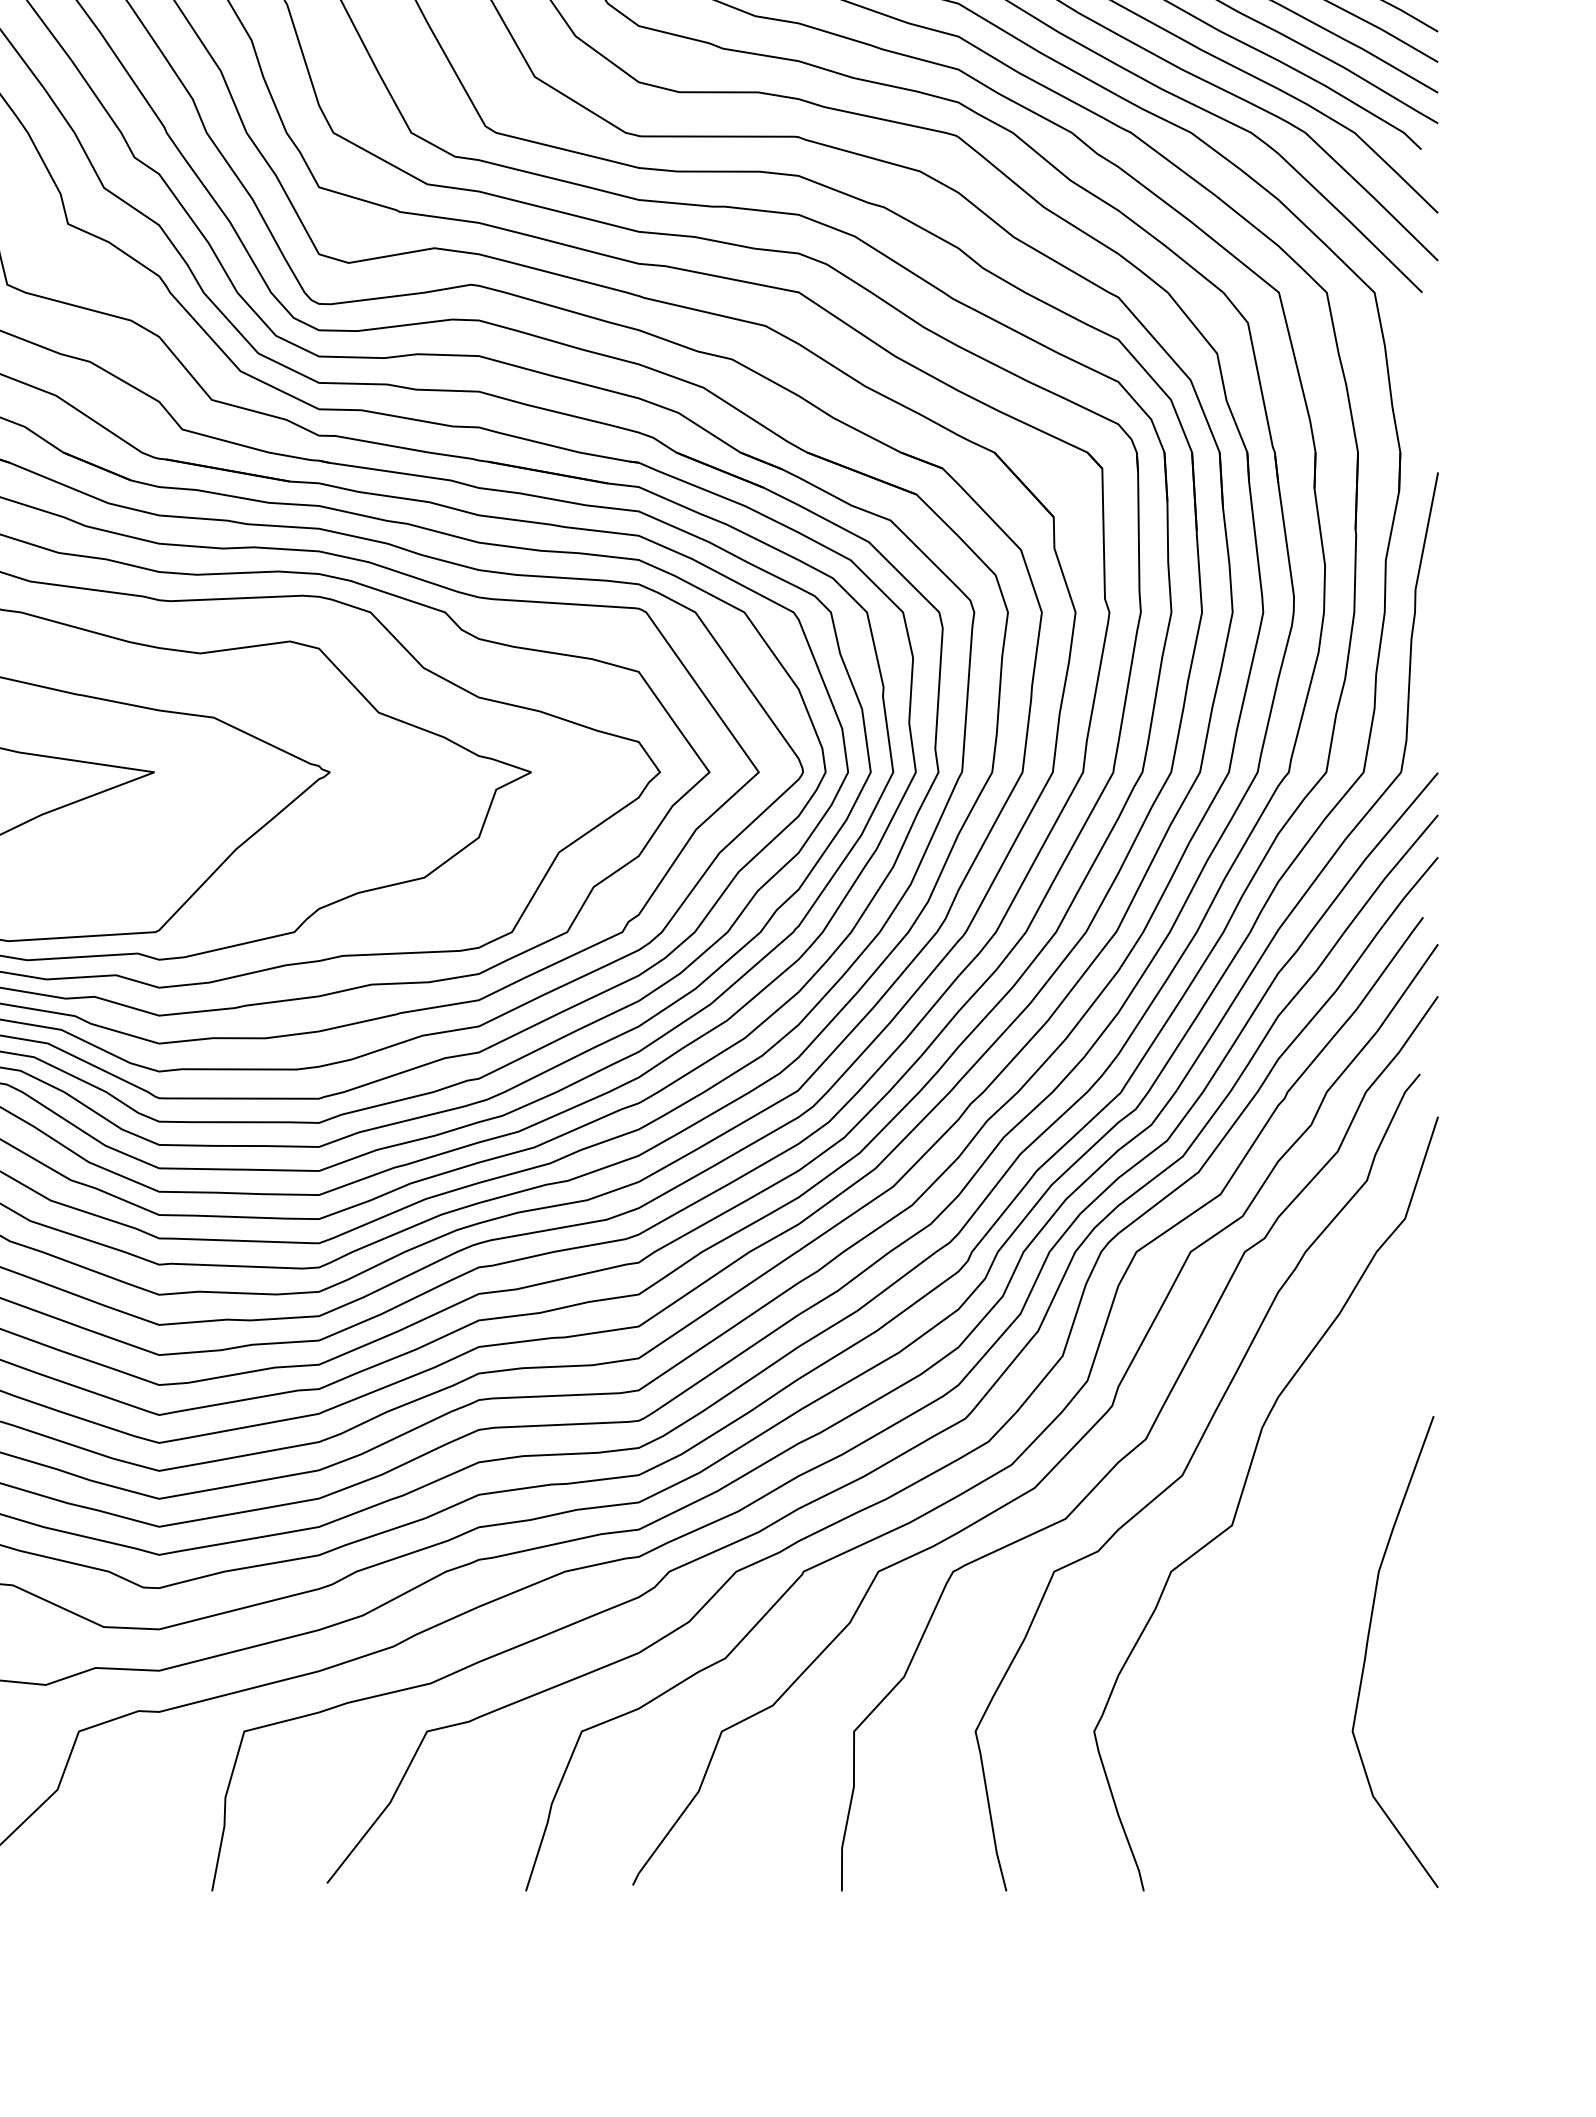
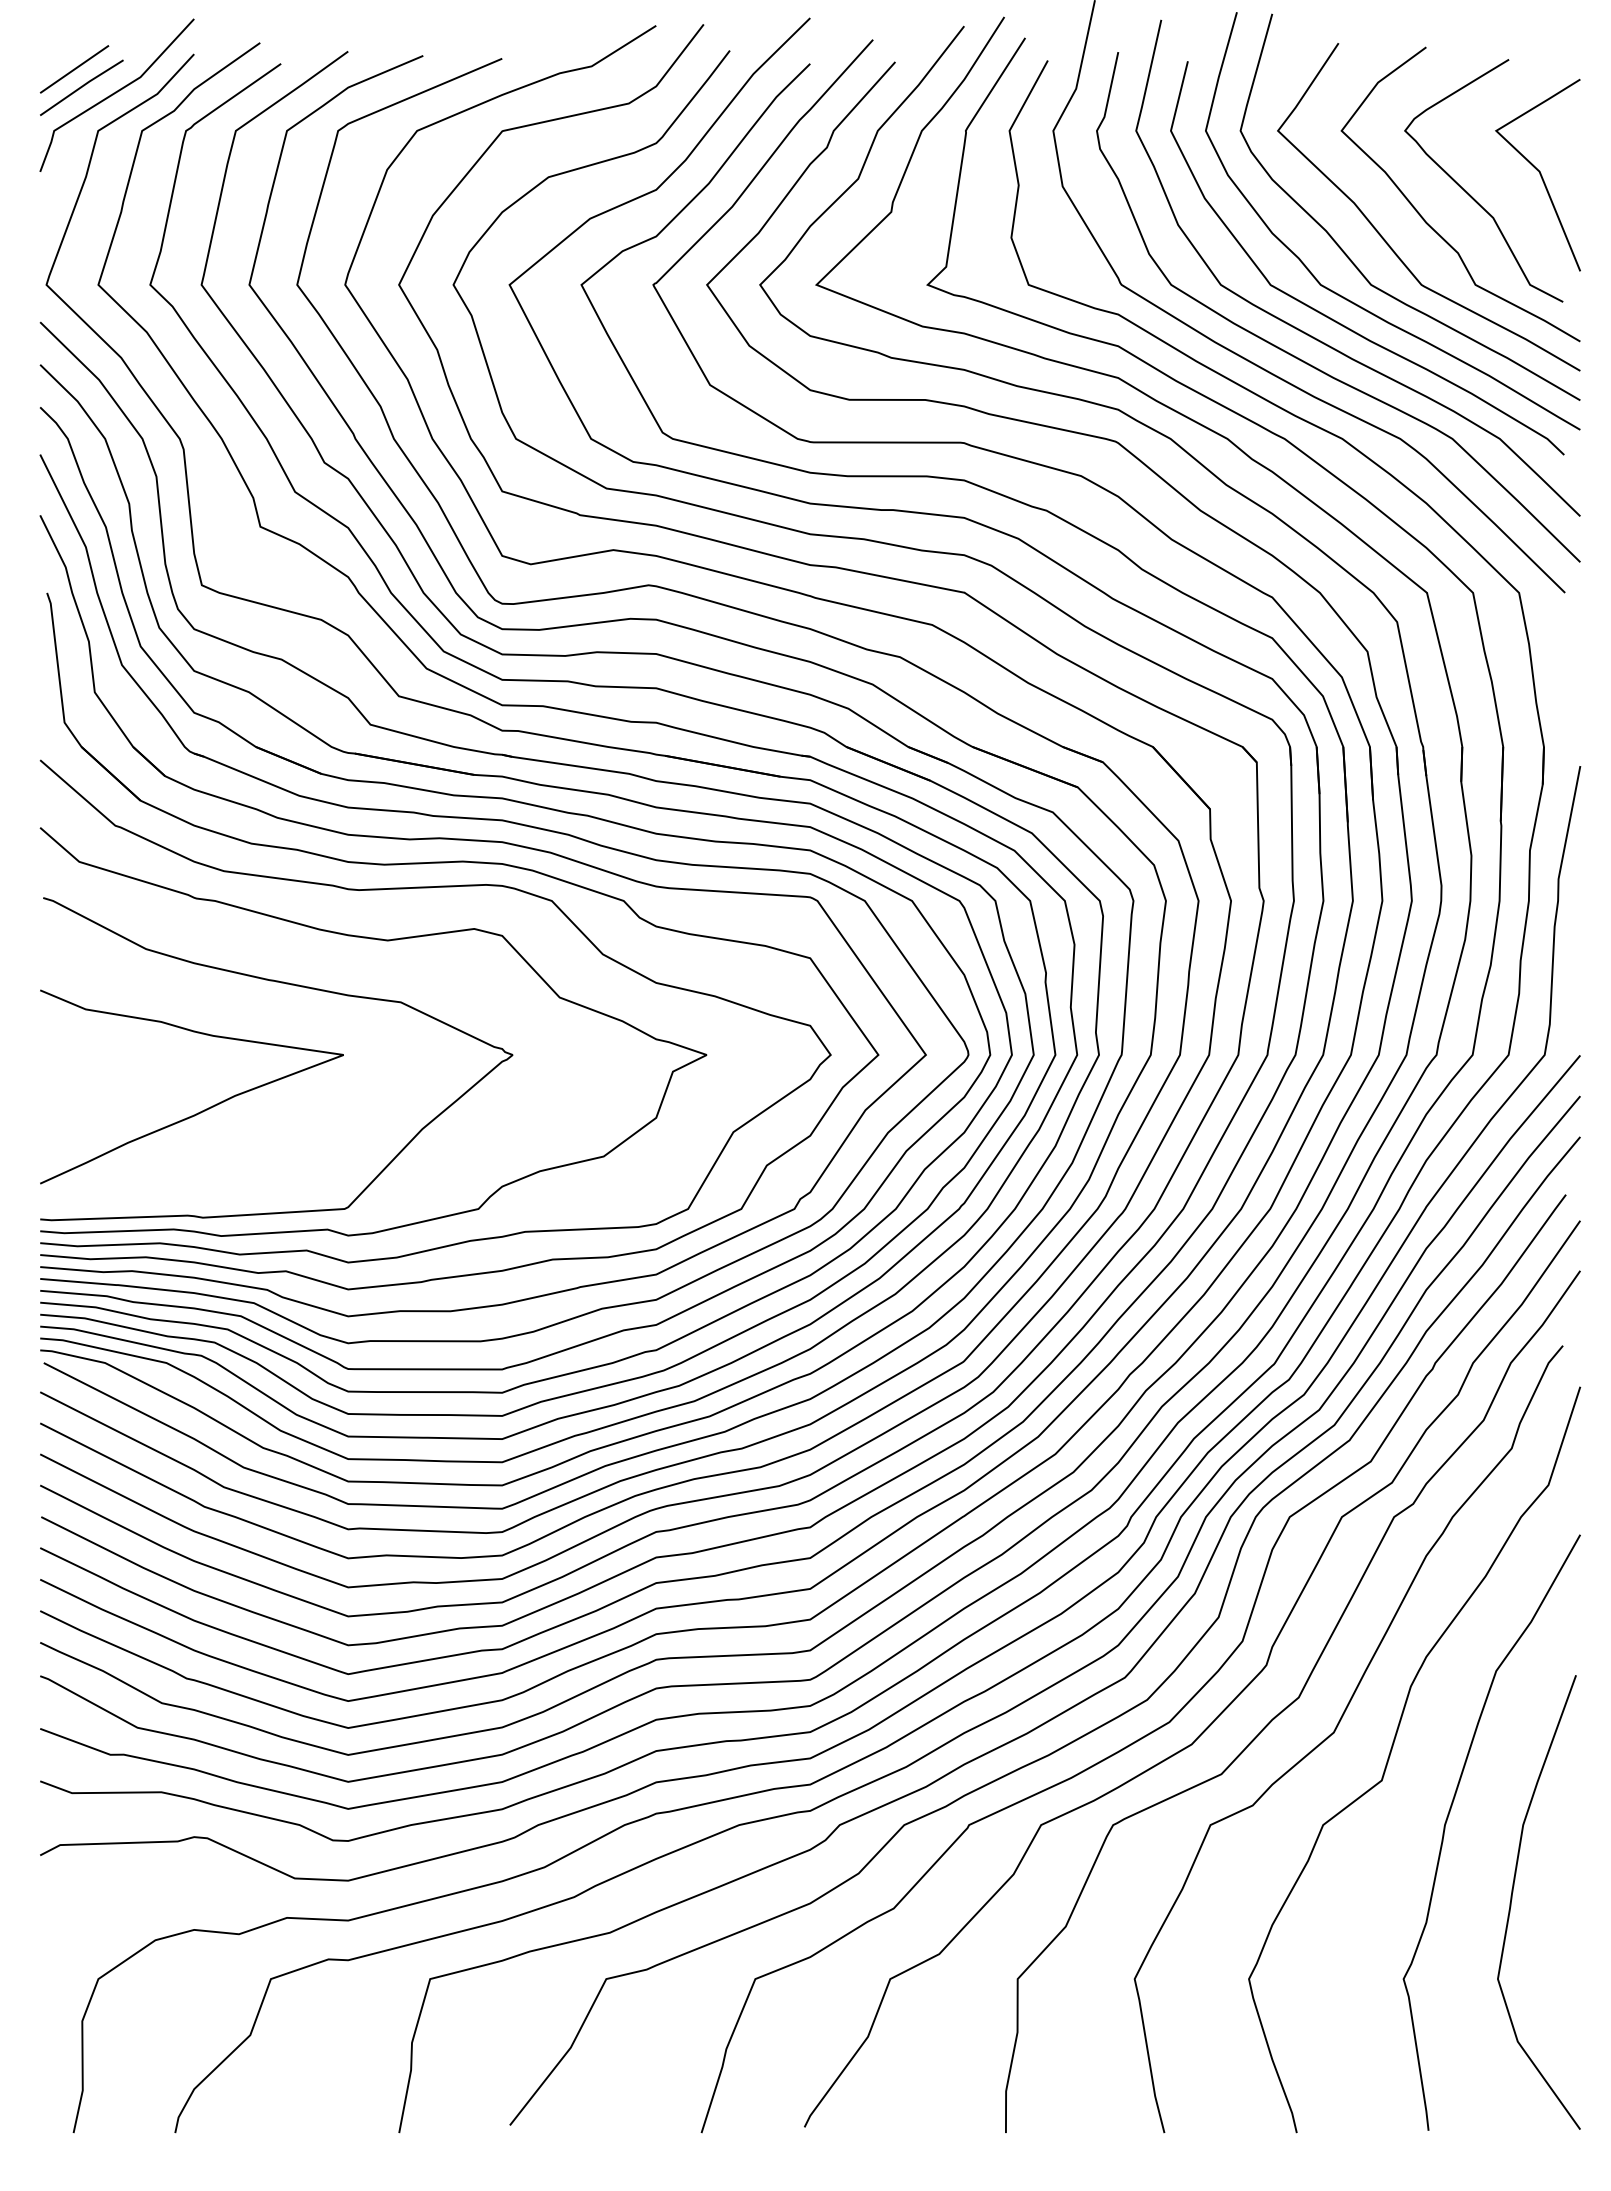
curve: (1301, 1564) -> (1448, 1818), added

